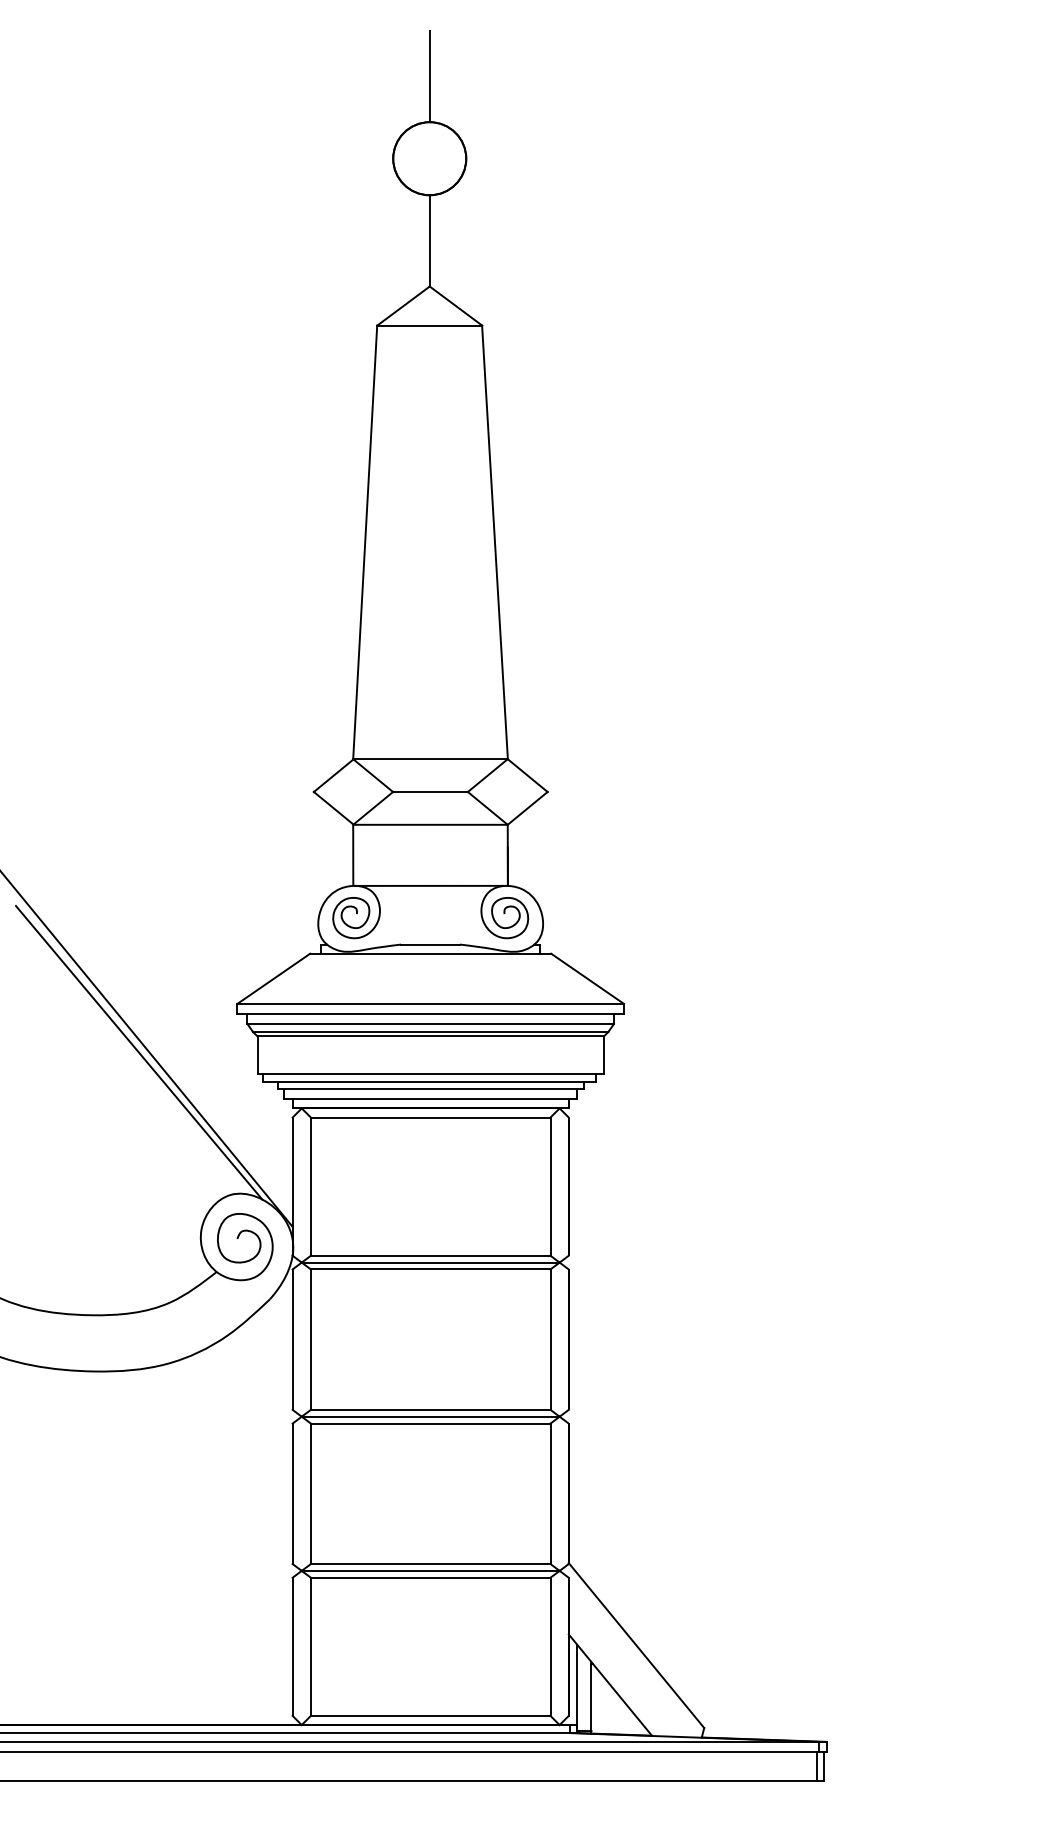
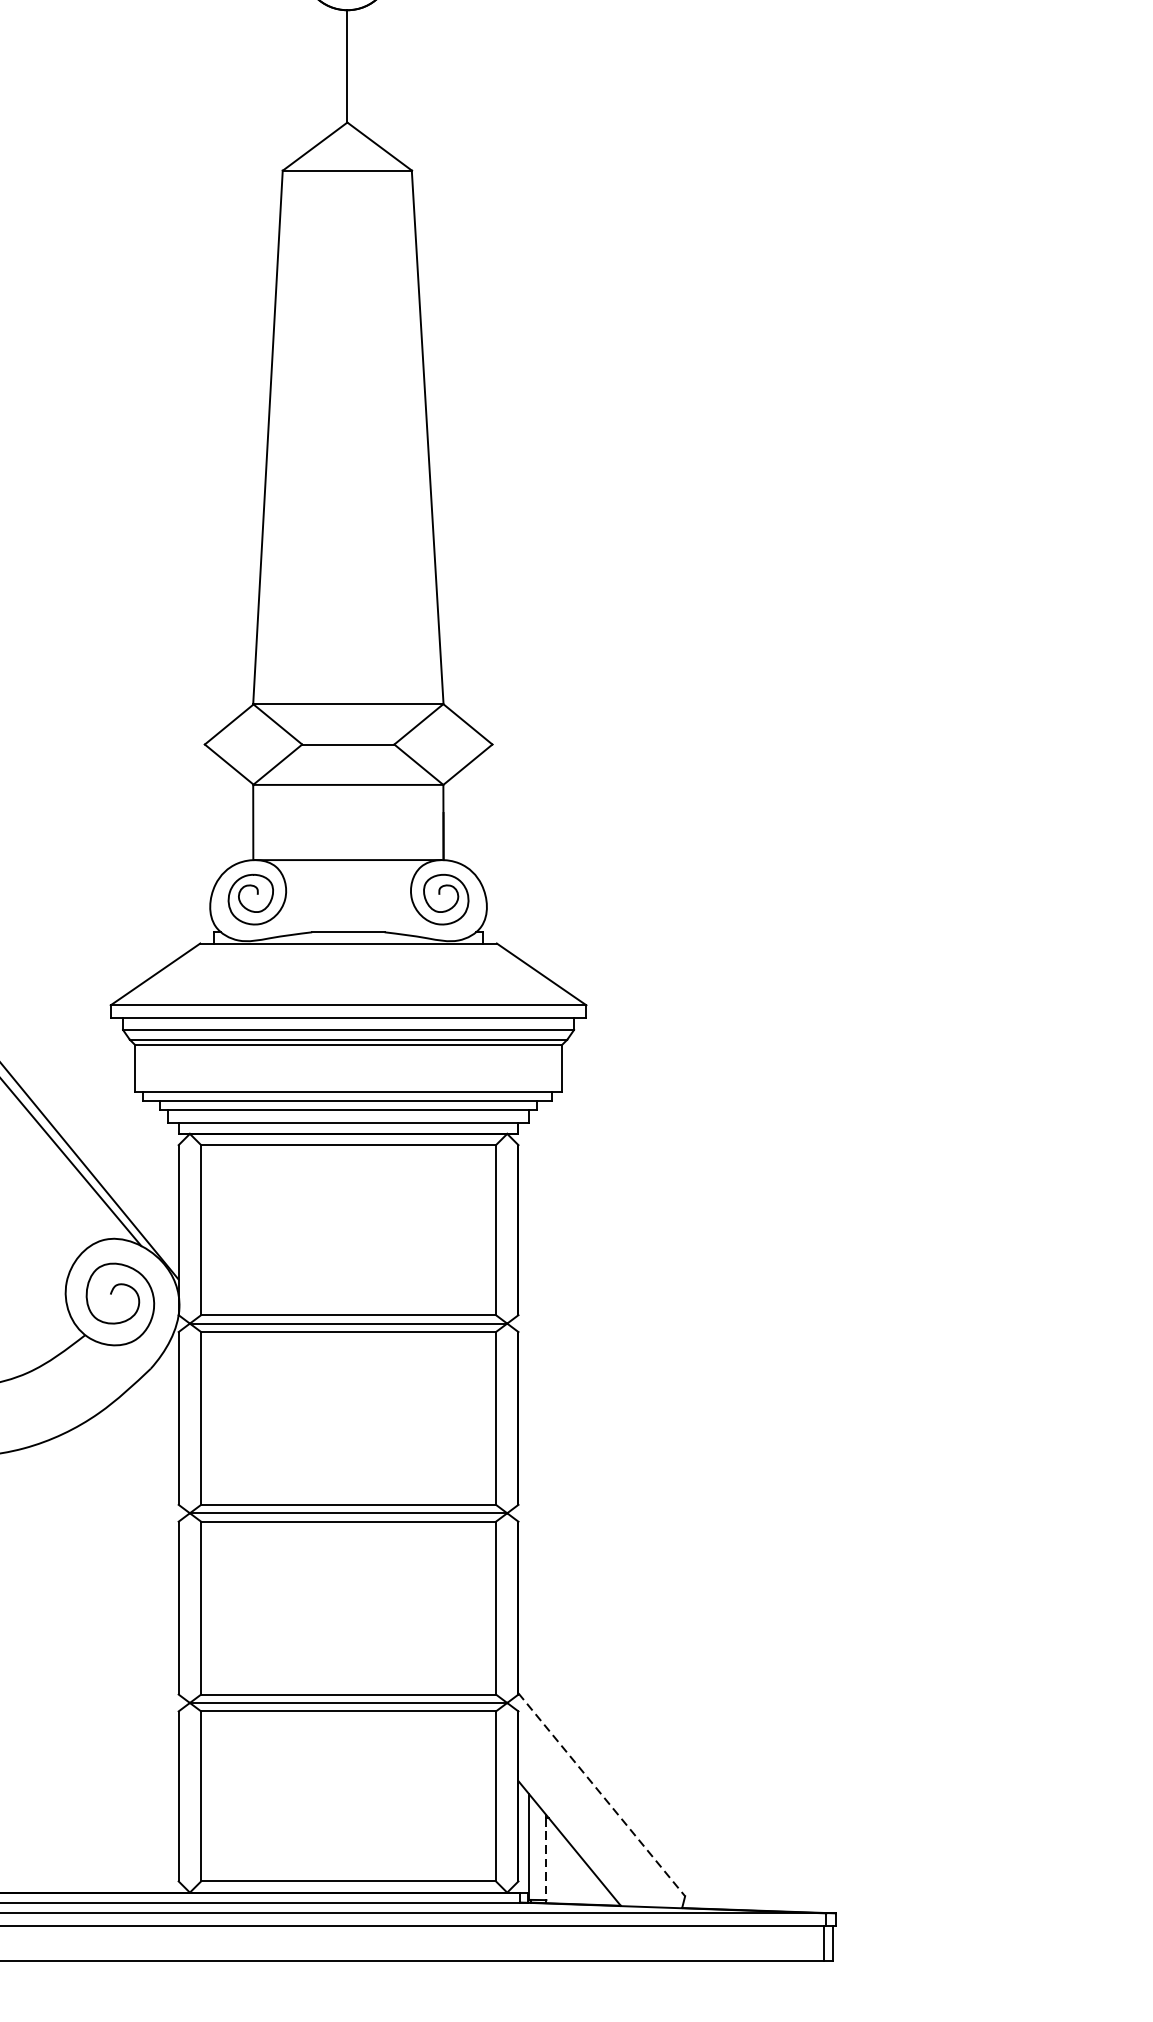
line: (636, 1645) -> (601, 1794), solid -> dashed
line: (591, 1698) -> (546, 1859), solid -> dashed

